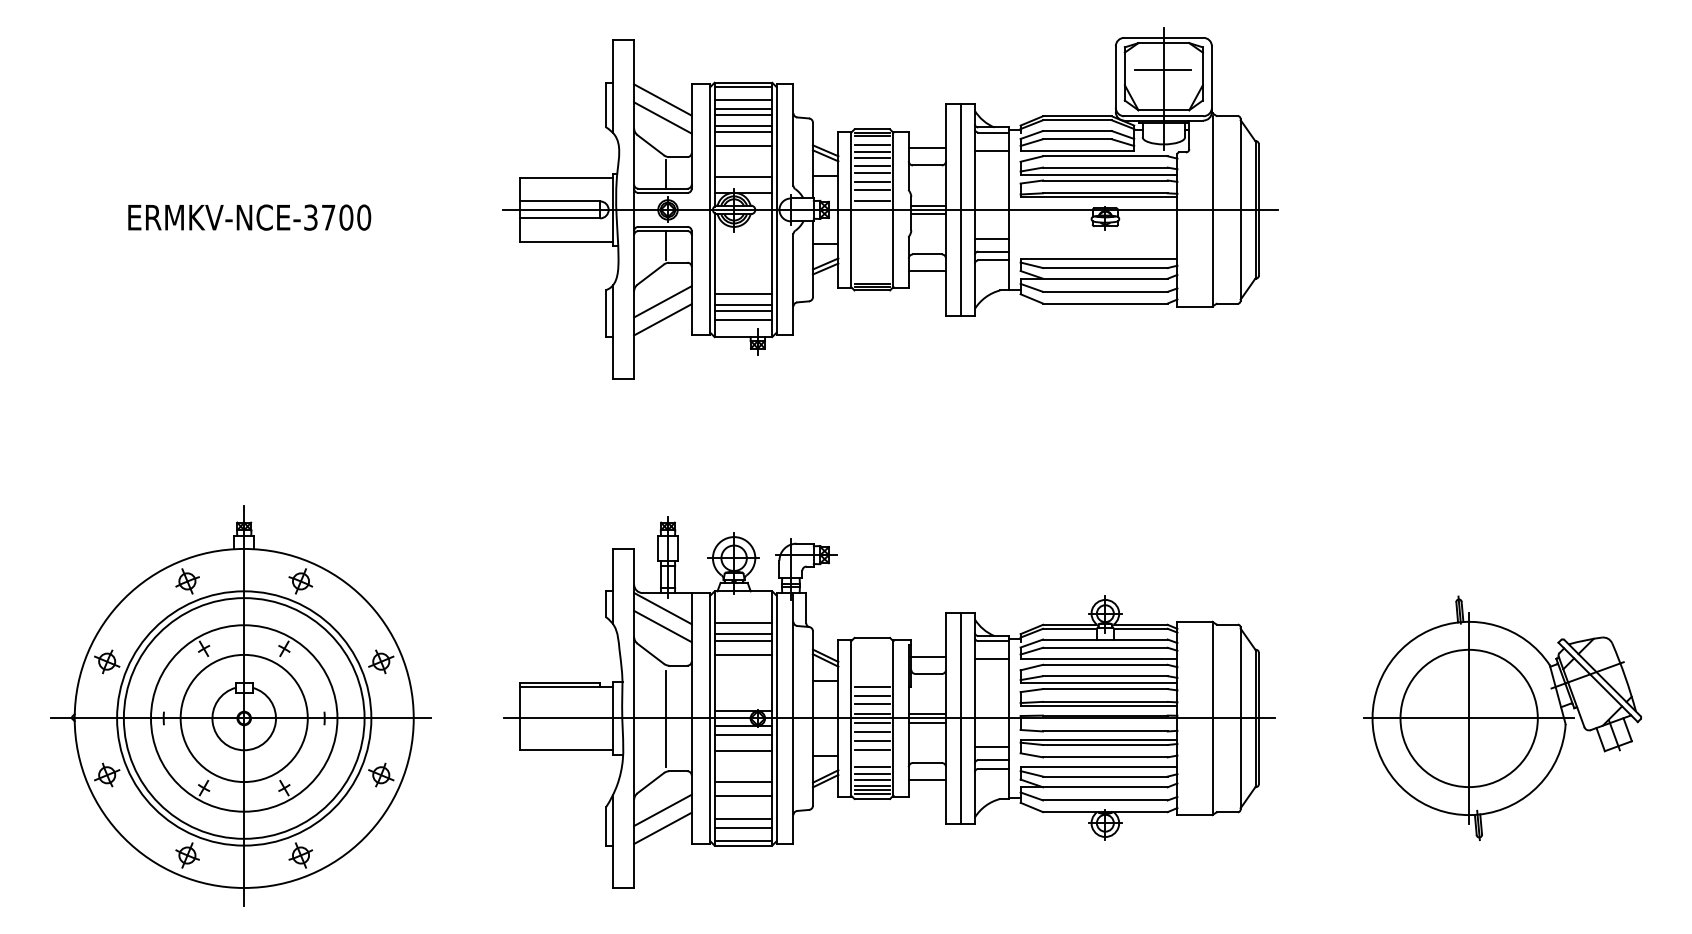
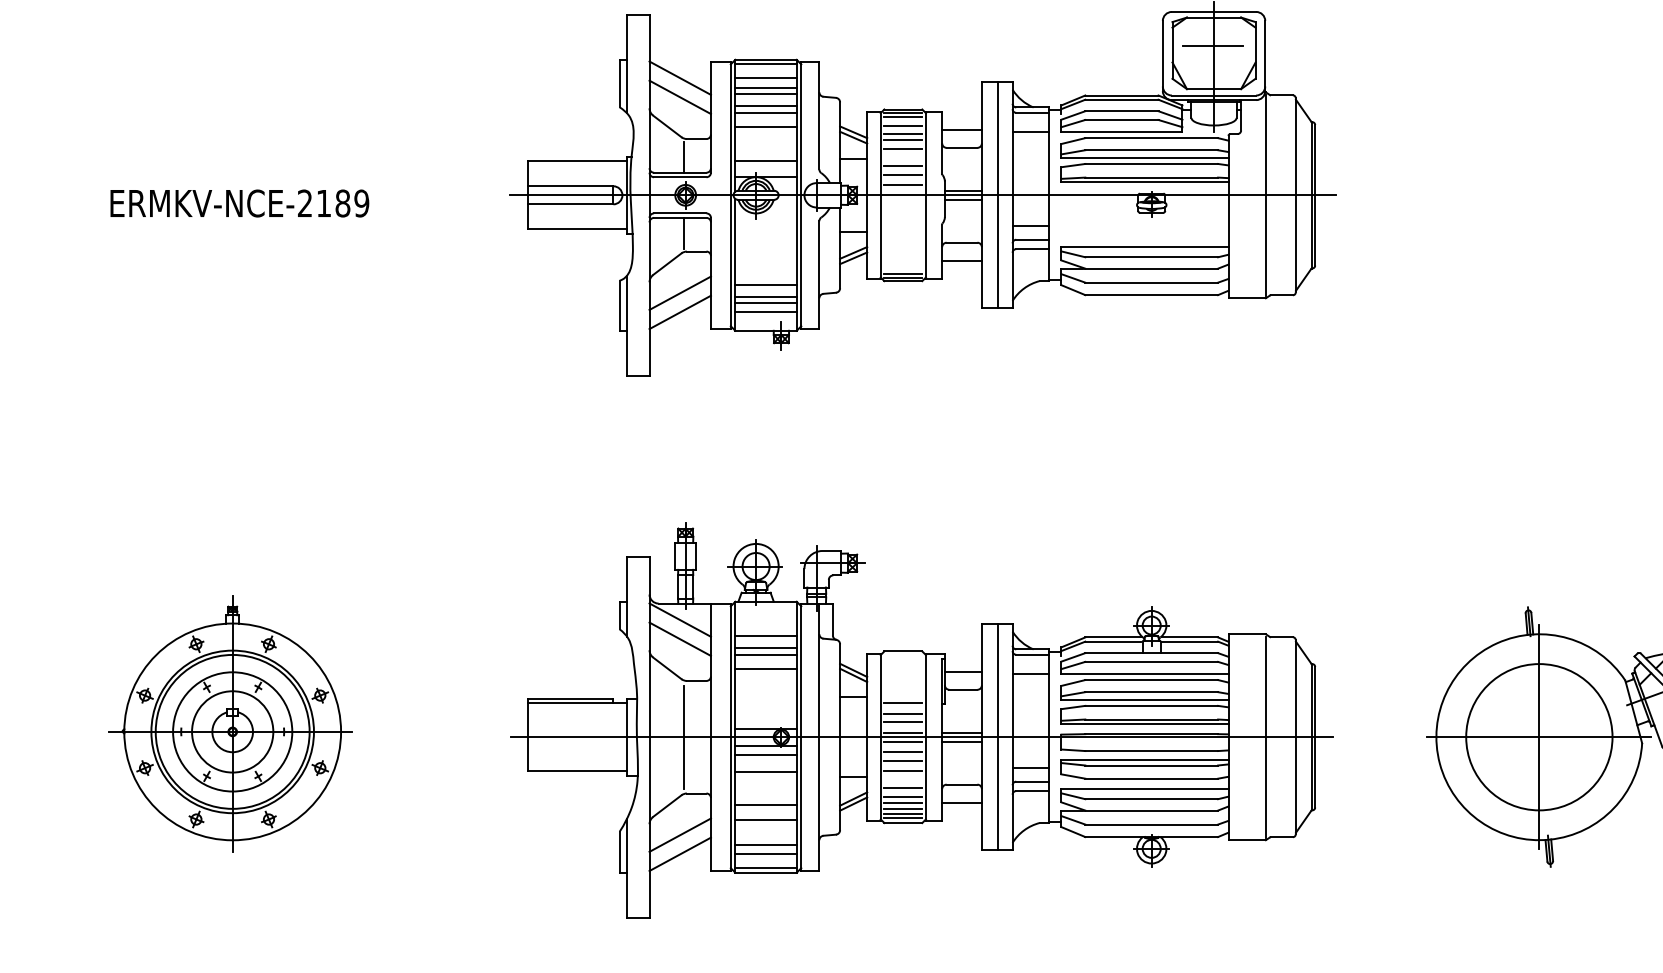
line: (872, 173) -> (903, 156), removed
text: (337, 217) -> (333, 203), ERMKV-NCE-3700 -> ERMKV-NCE-2189
part: (240, 705) -> (230, 723), size x0.6

